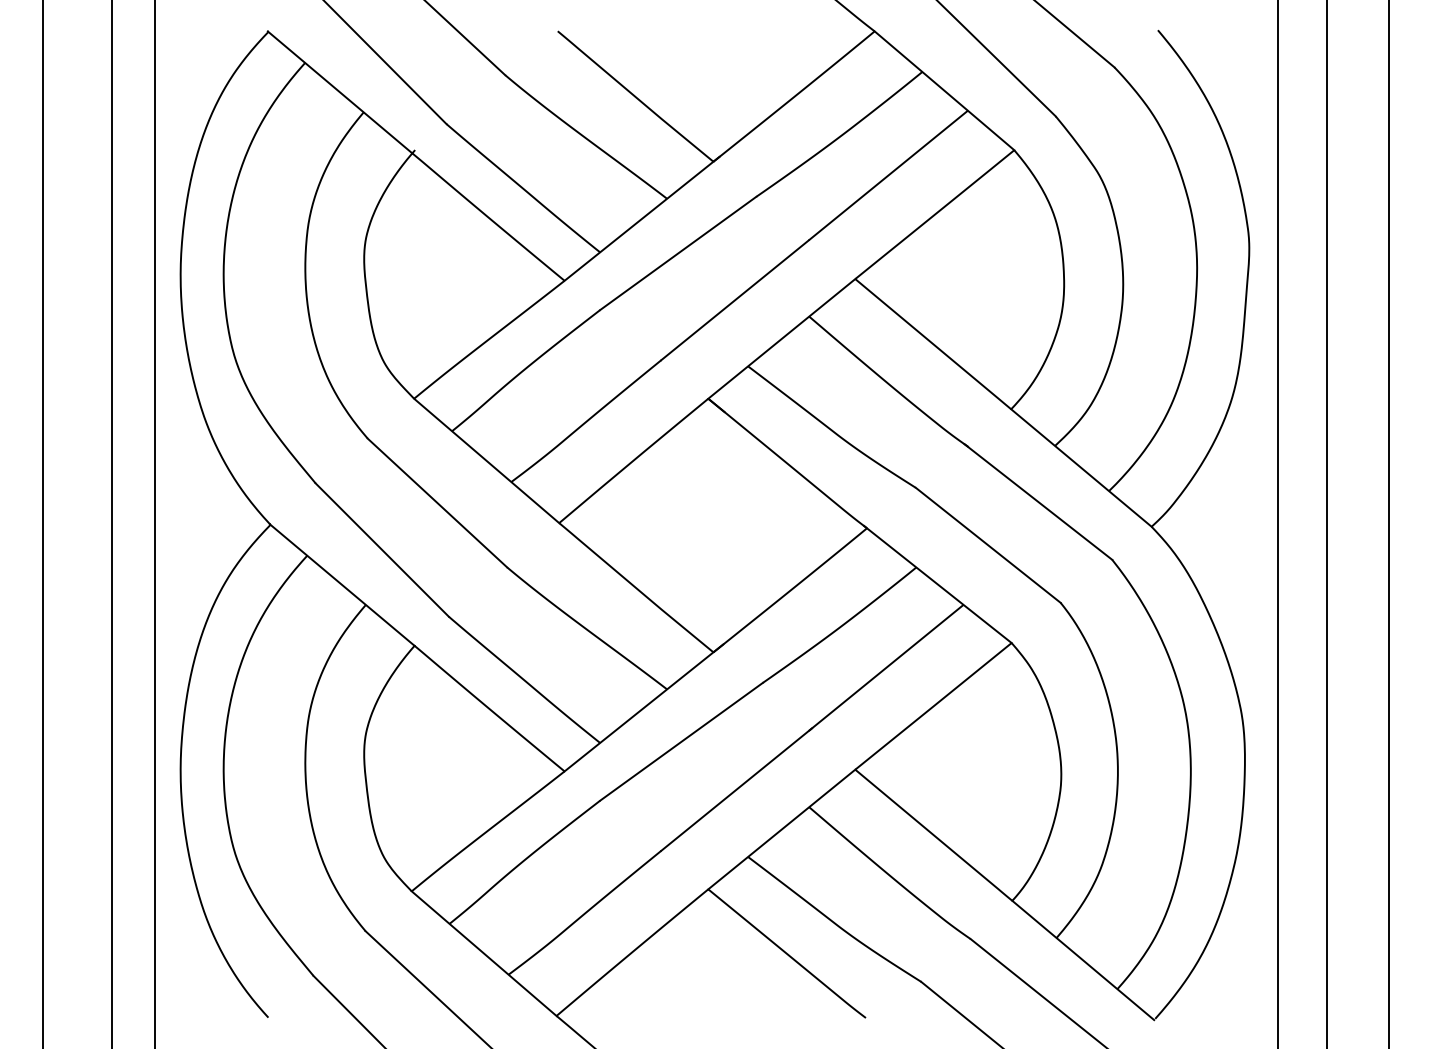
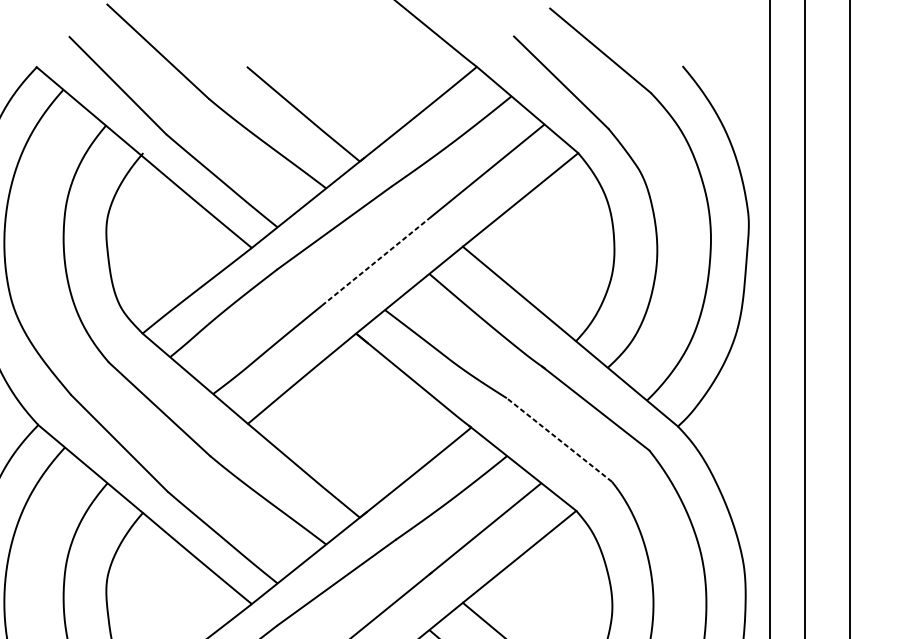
line: (735, 299) -> (375, 261), solid -> dashed
line: (987, 545) -> (558, 440), solid -> dashed

